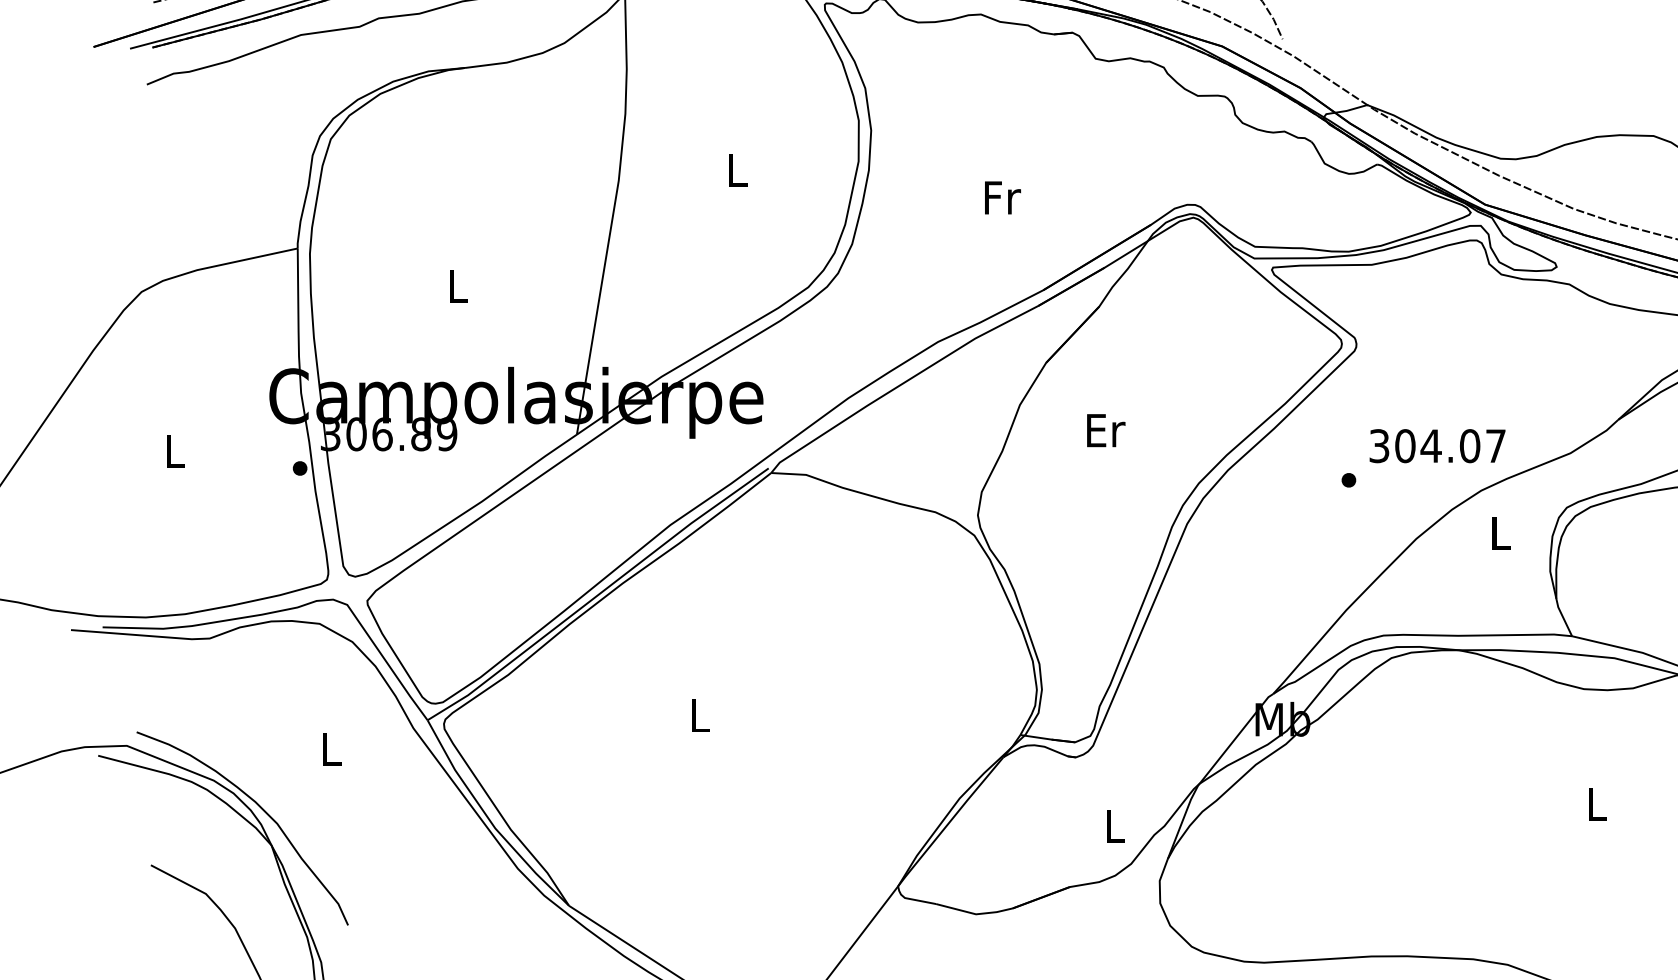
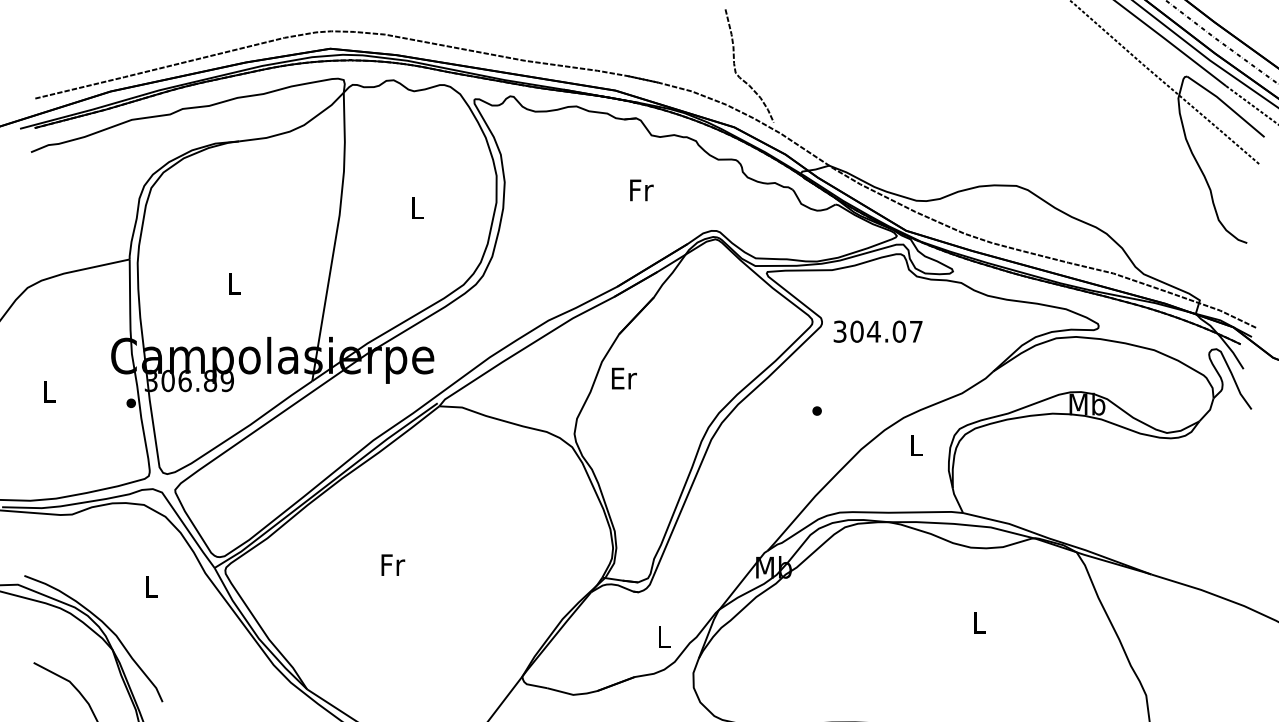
text: (1002, 198) -> (641, 190), moved
text: (1106, 430) -> (624, 378), moved
text: (1436, 445) -> (877, 331), moved
text: (701, 714) -> (393, 564), L -> Fr

